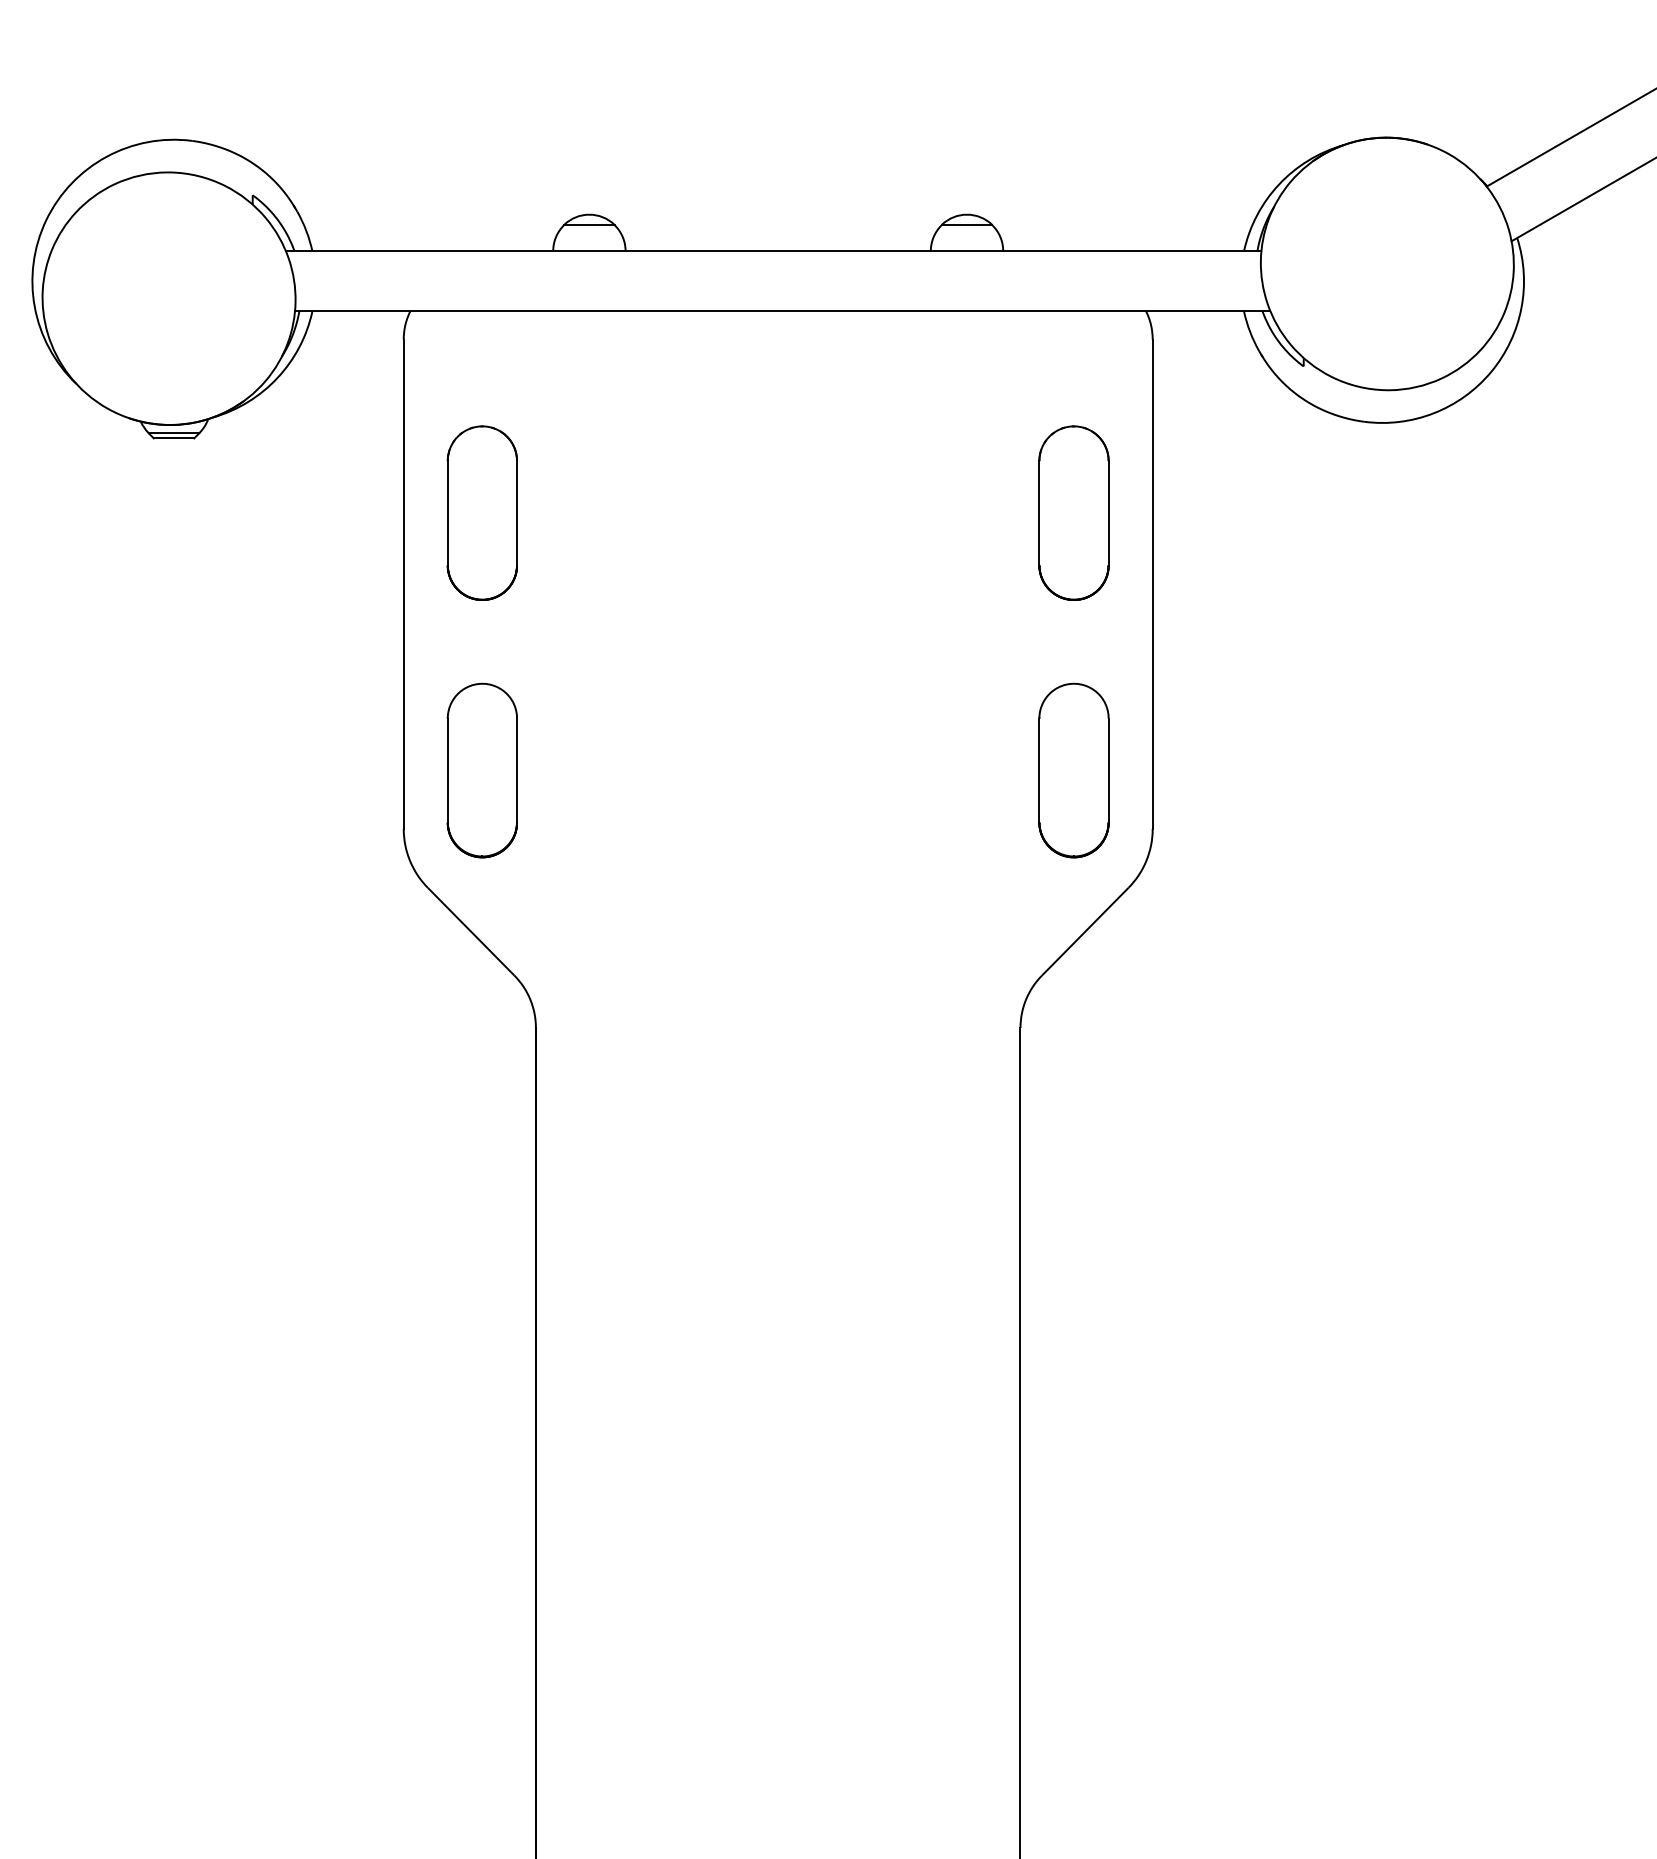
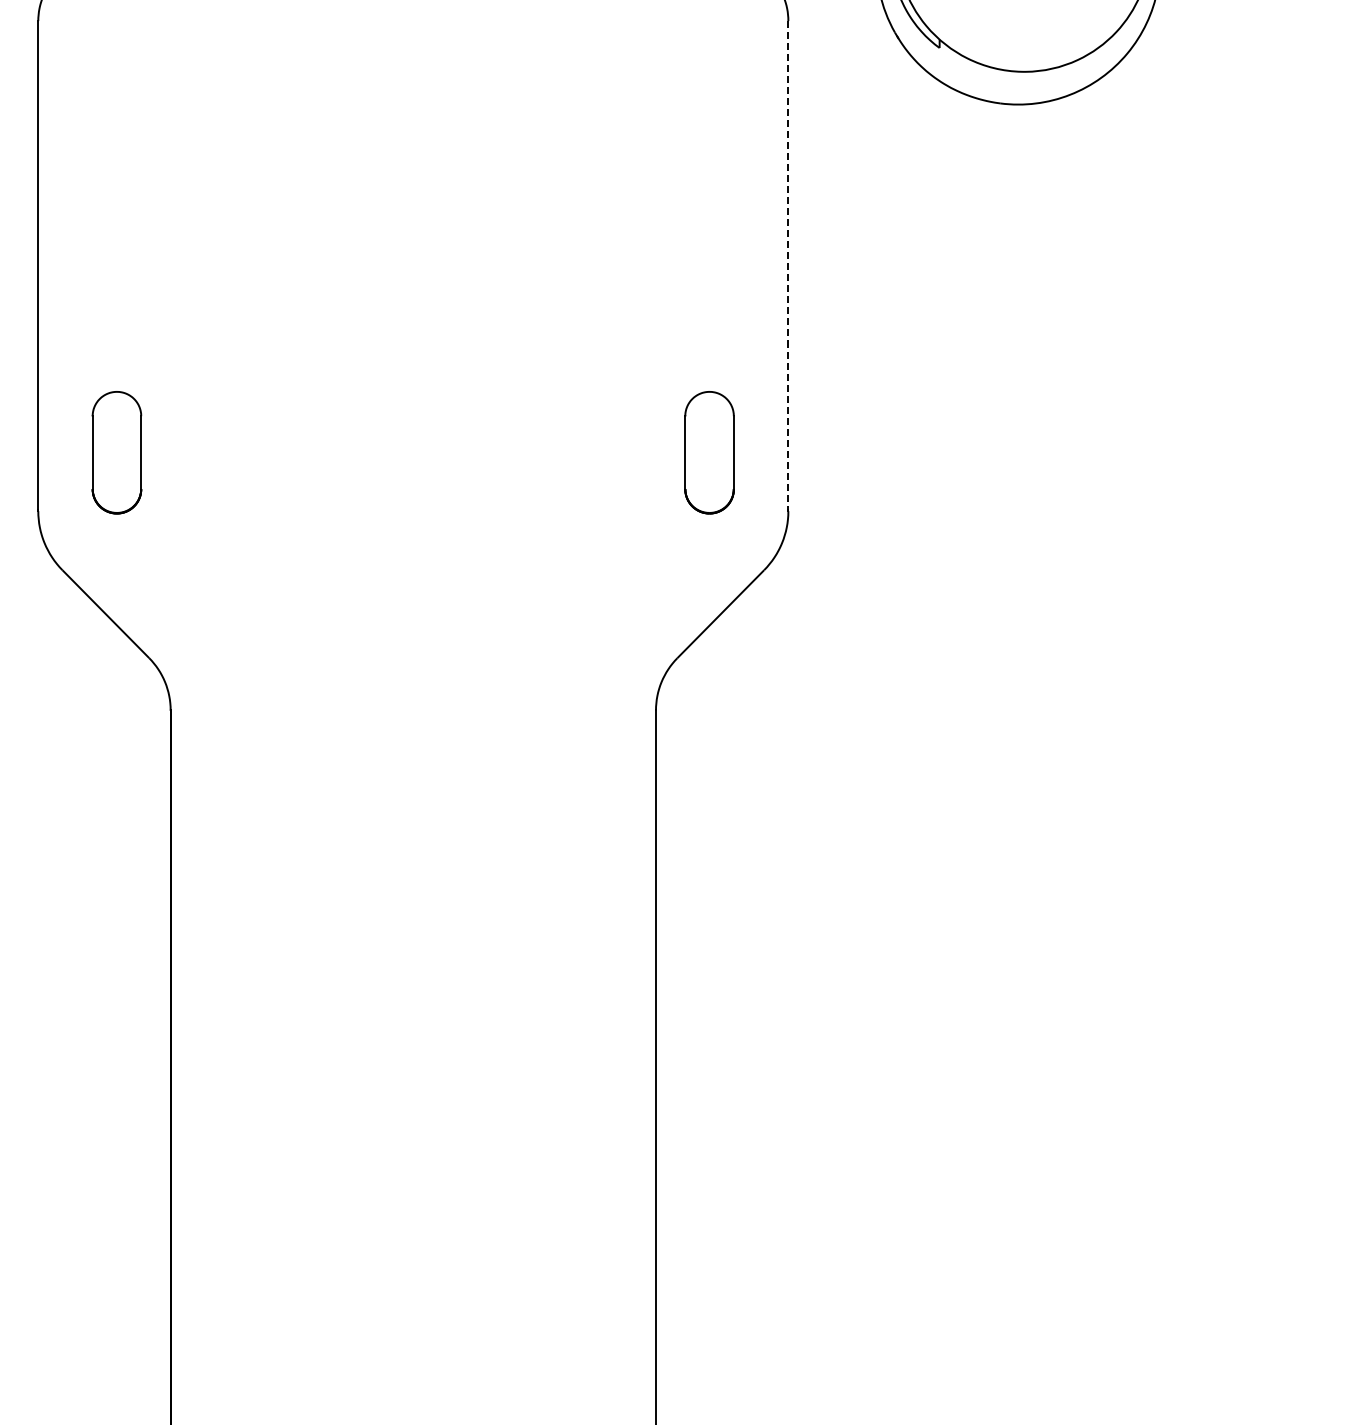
part: (481, 512) -> (116, 194), removed
part: (1073, 512) -> (709, 194), removed
line: (1152, 584) -> (788, 266), solid -> dashed
part: (481, 770) -> (116, 452), size x0.7
part: (1073, 770) -> (709, 452), size x0.7

